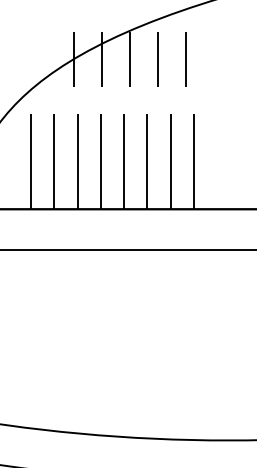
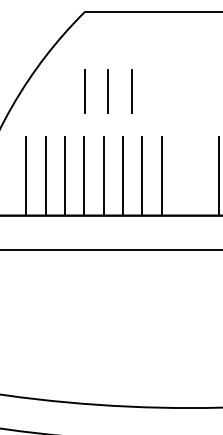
line: (72, 60) -> (60, 91), removed
line: (185, 60) -> (154, 91), removed

